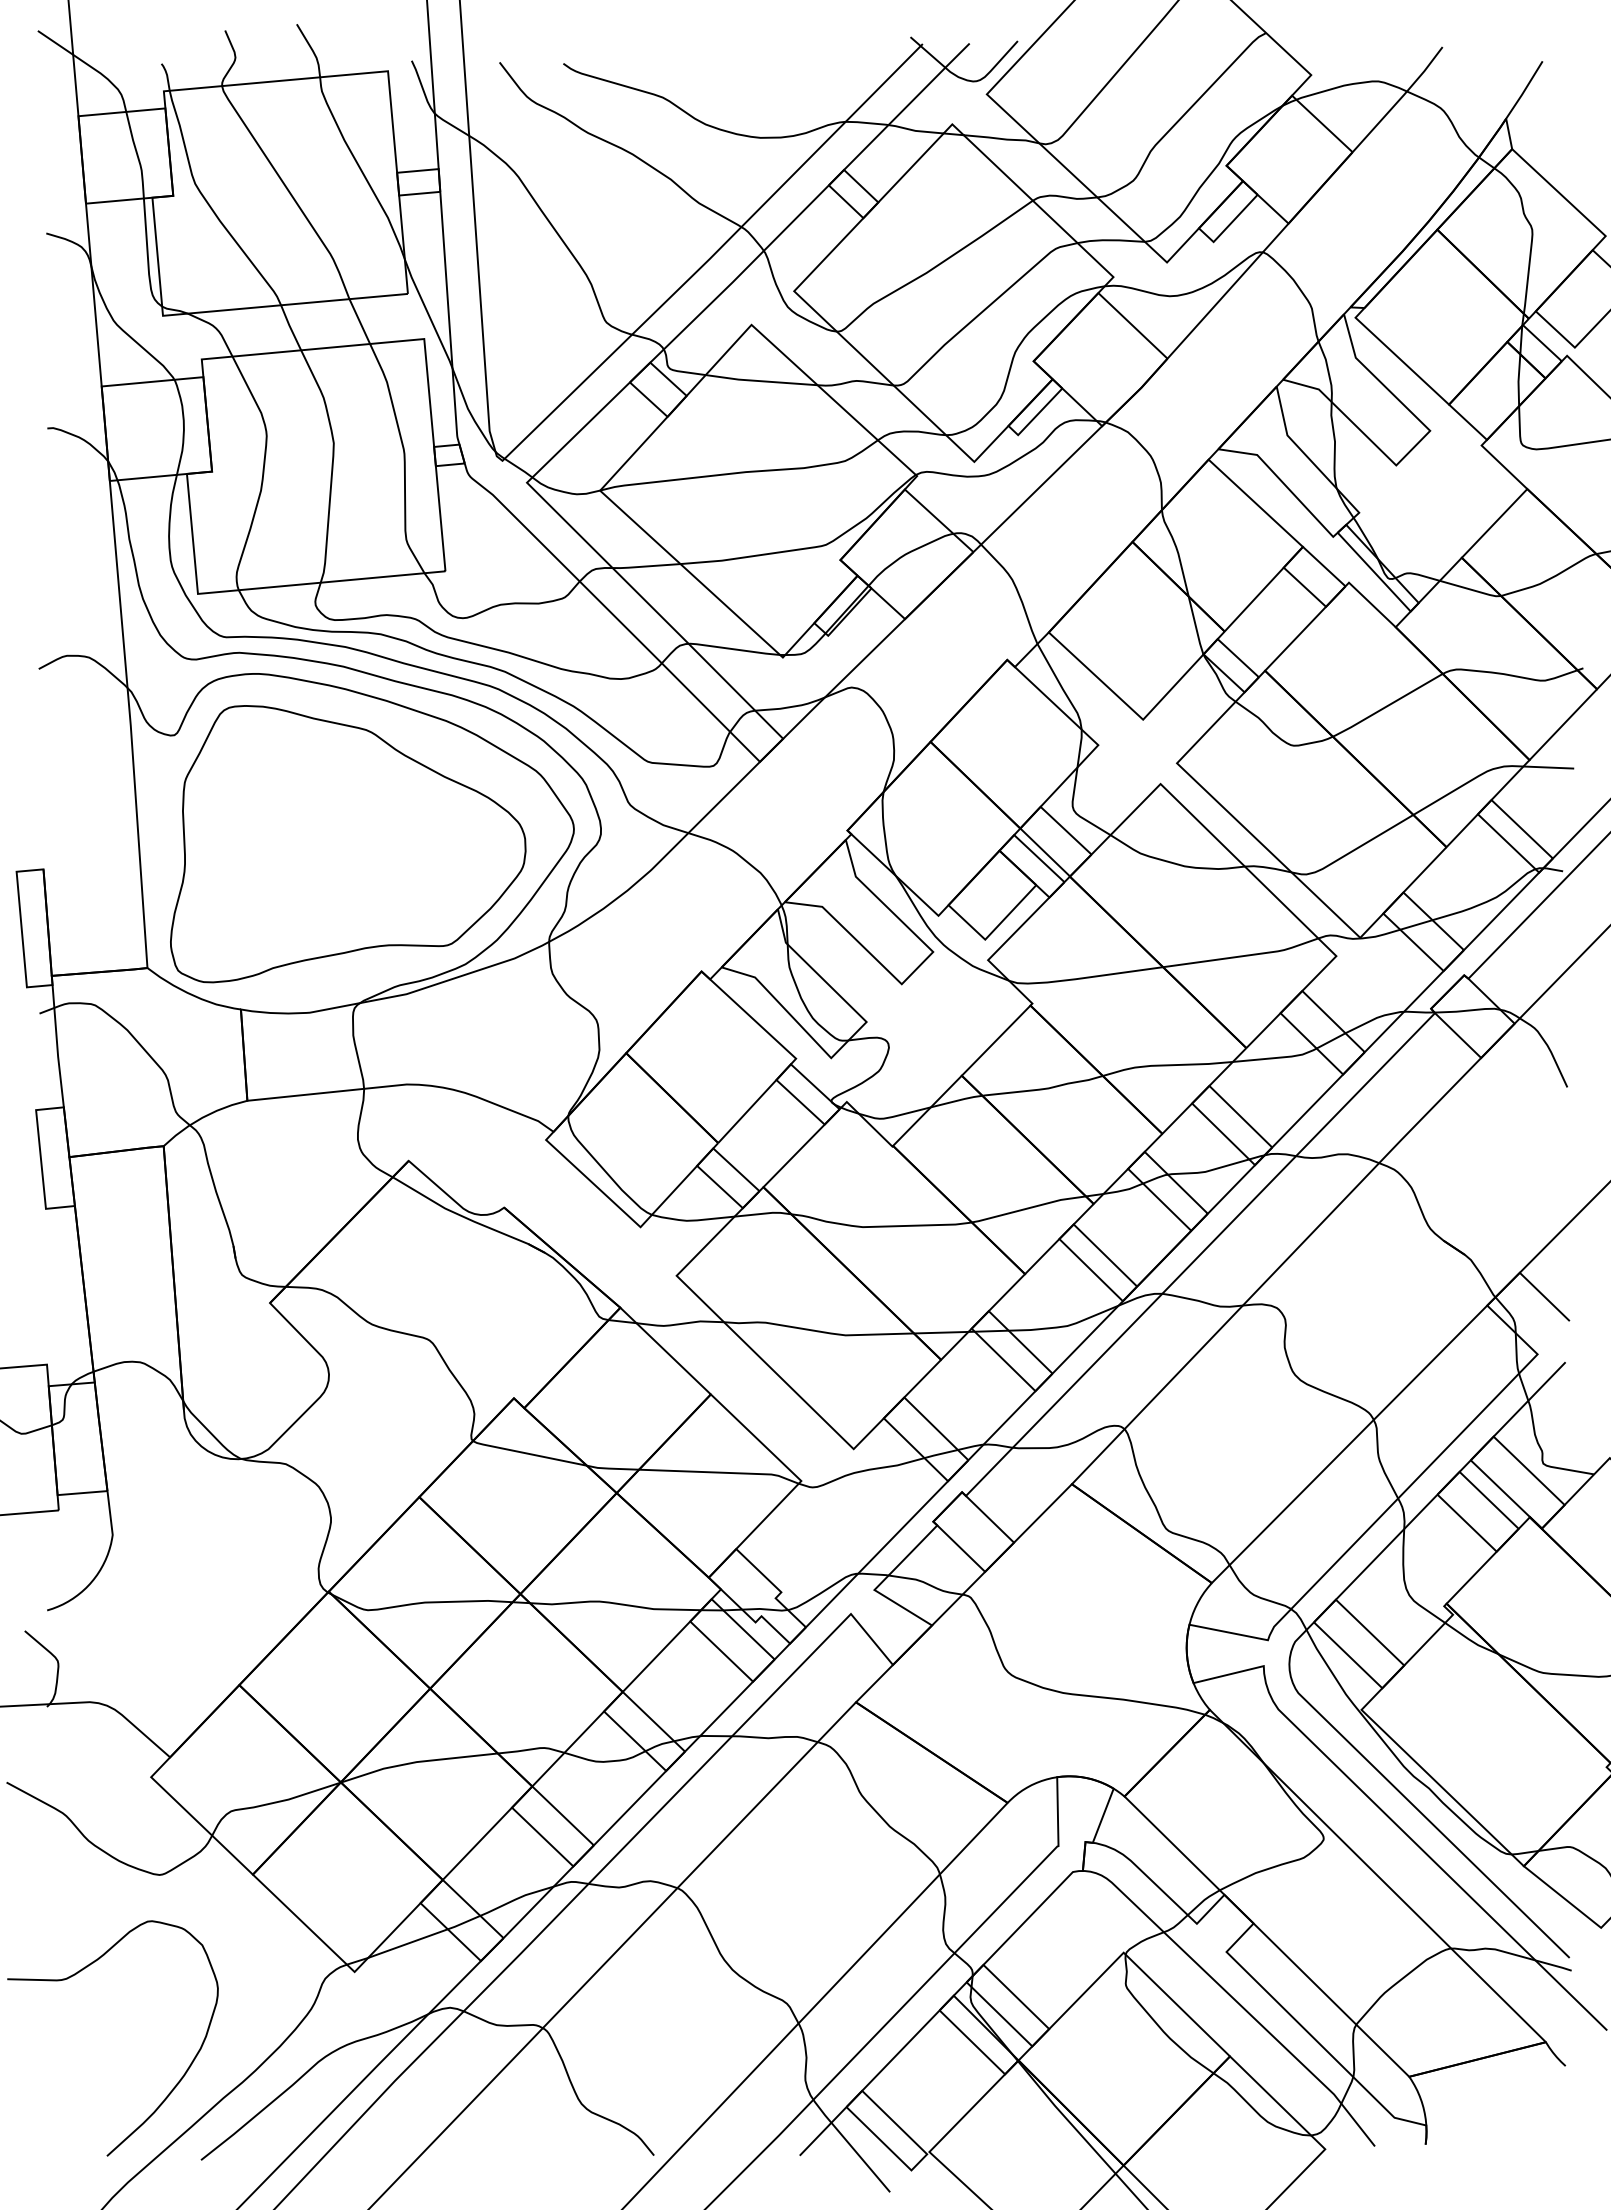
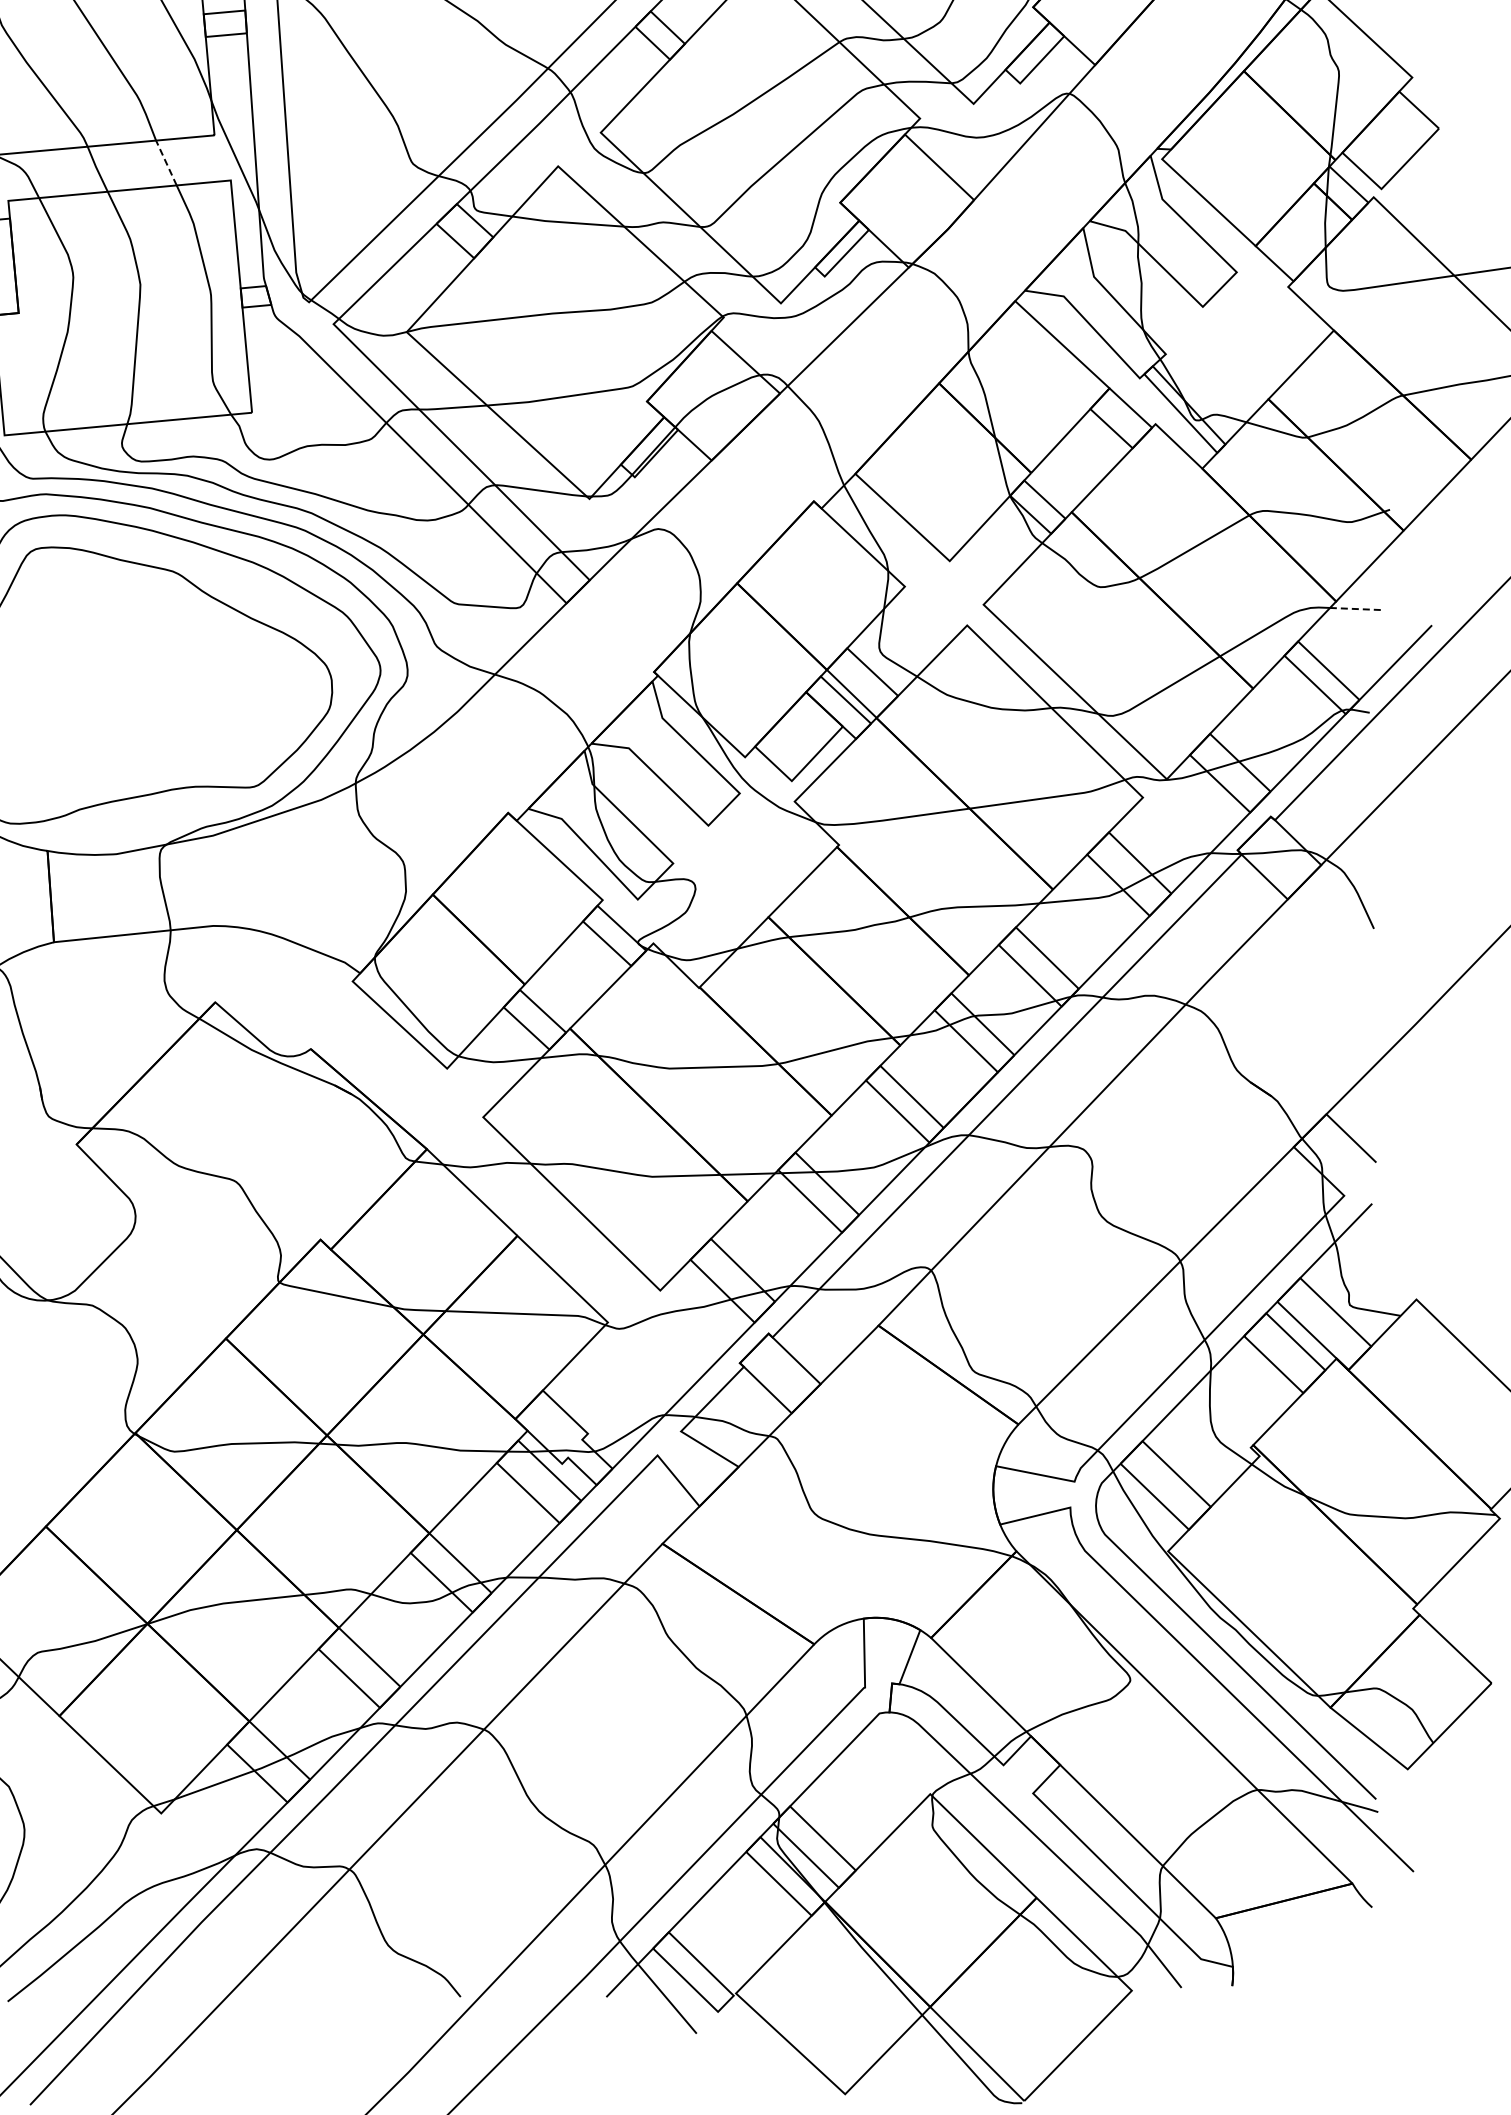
line: (359, 321) -> (166, 162), solid -> dashed
line: (1548, 767) -> (1355, 608), solid -> dashed

